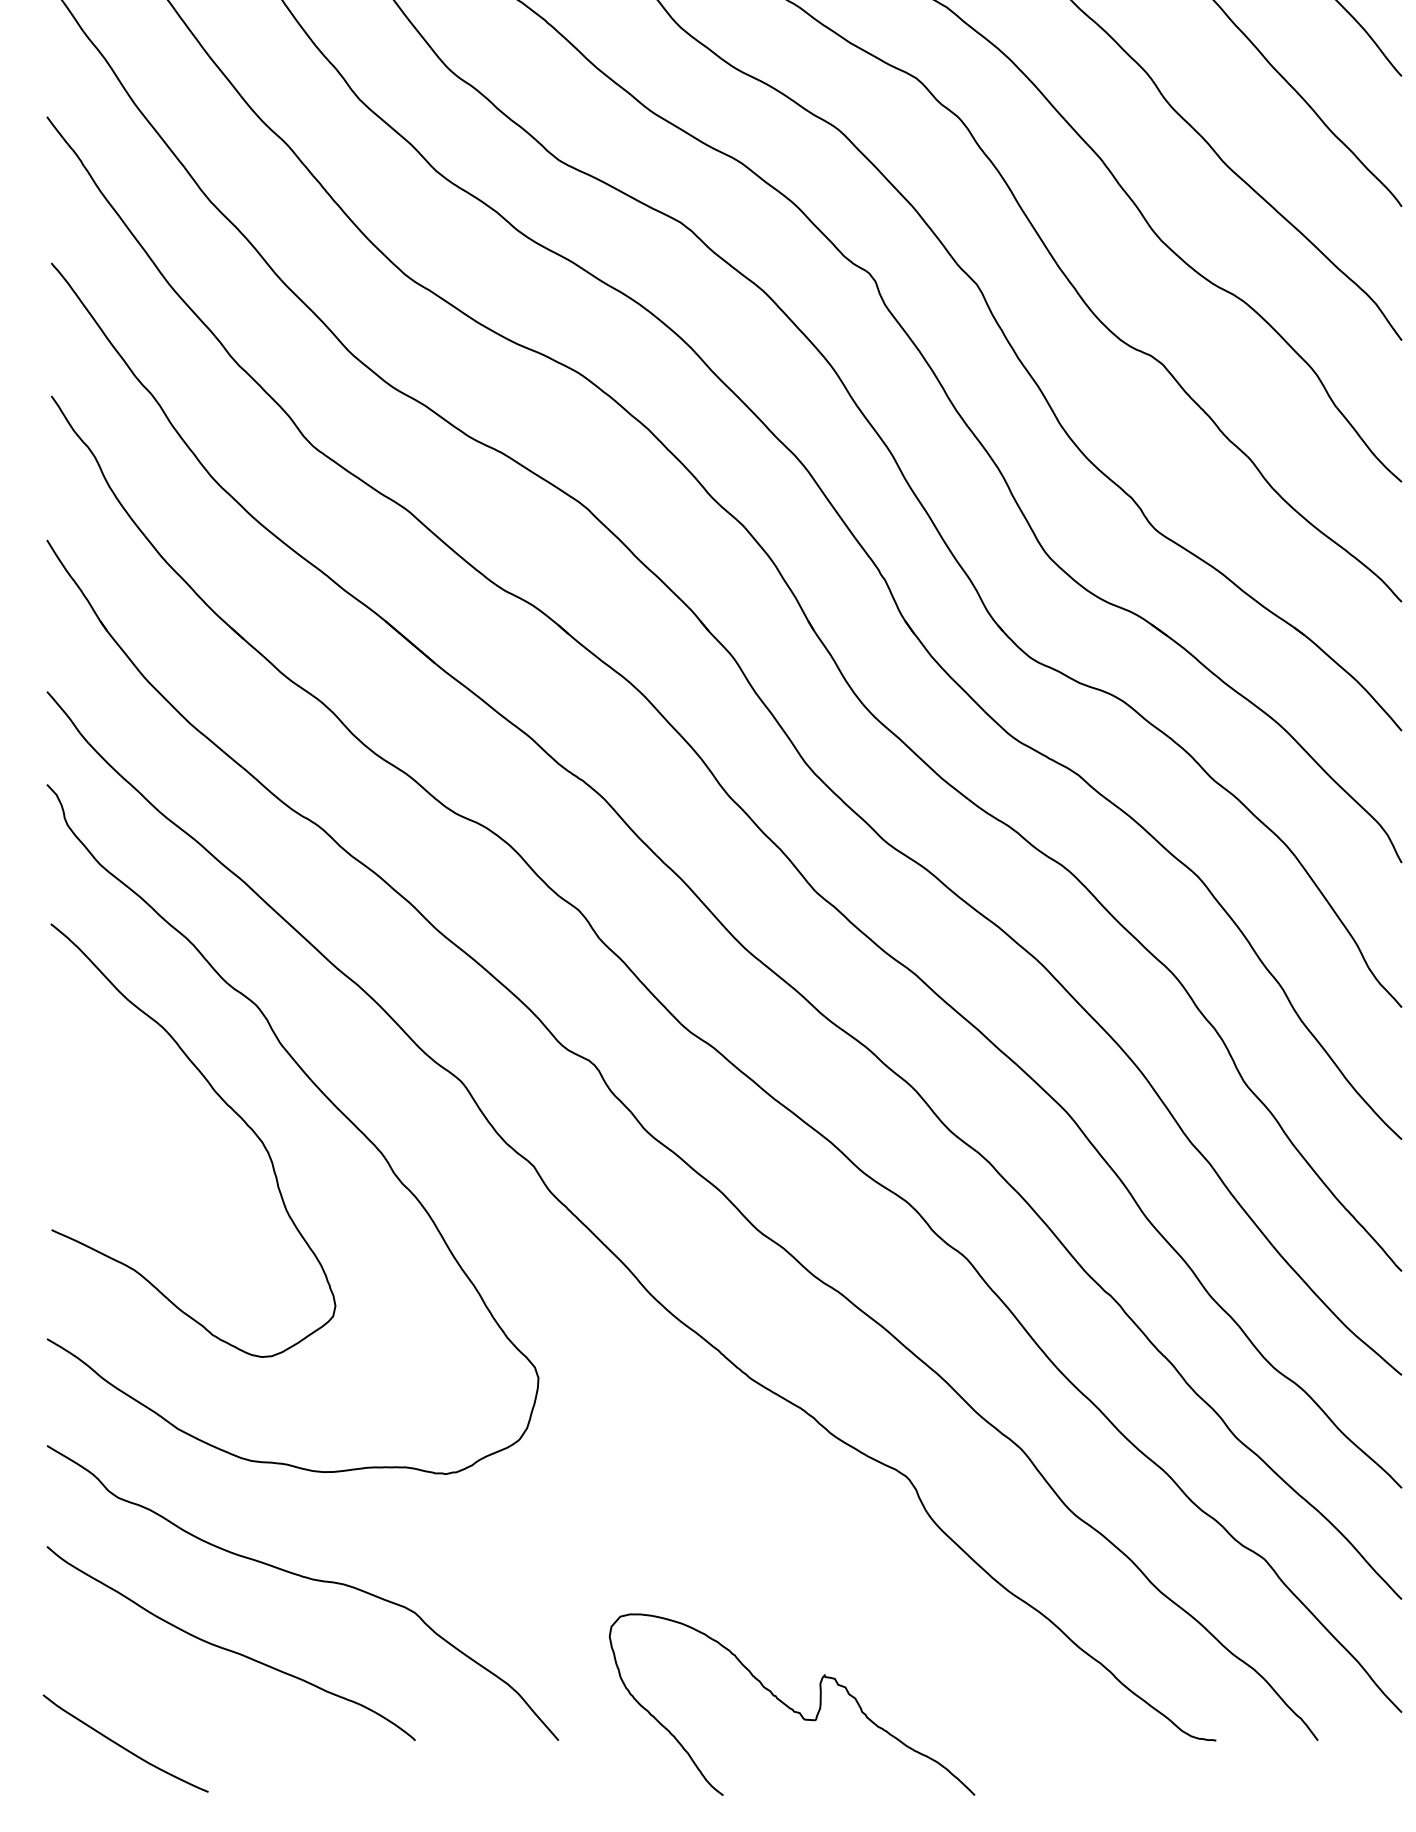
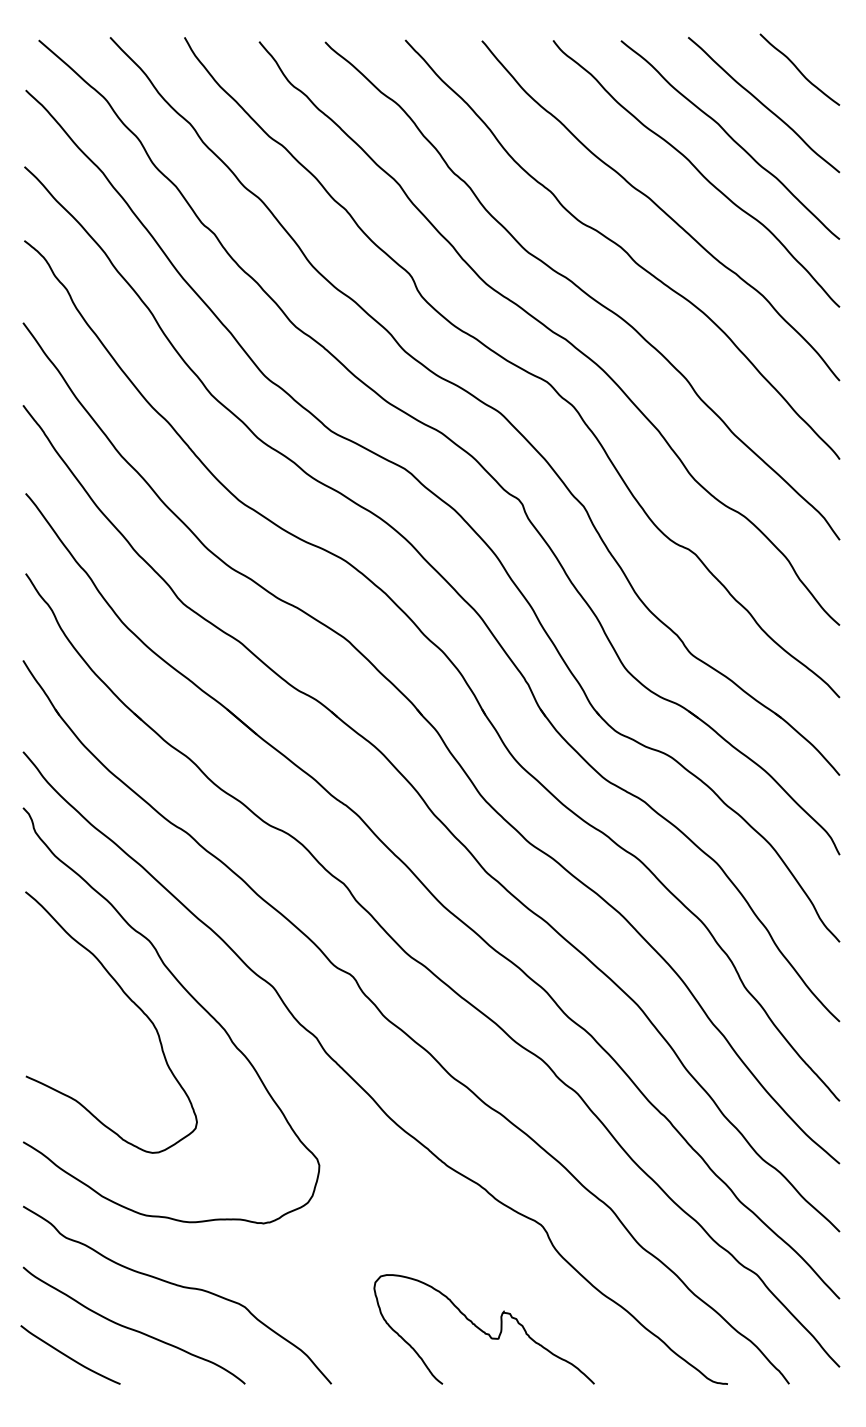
curve: (790, 1706) -> (483, 1330), moved
curve: (123, 1746) -> (69, 1356), moved

